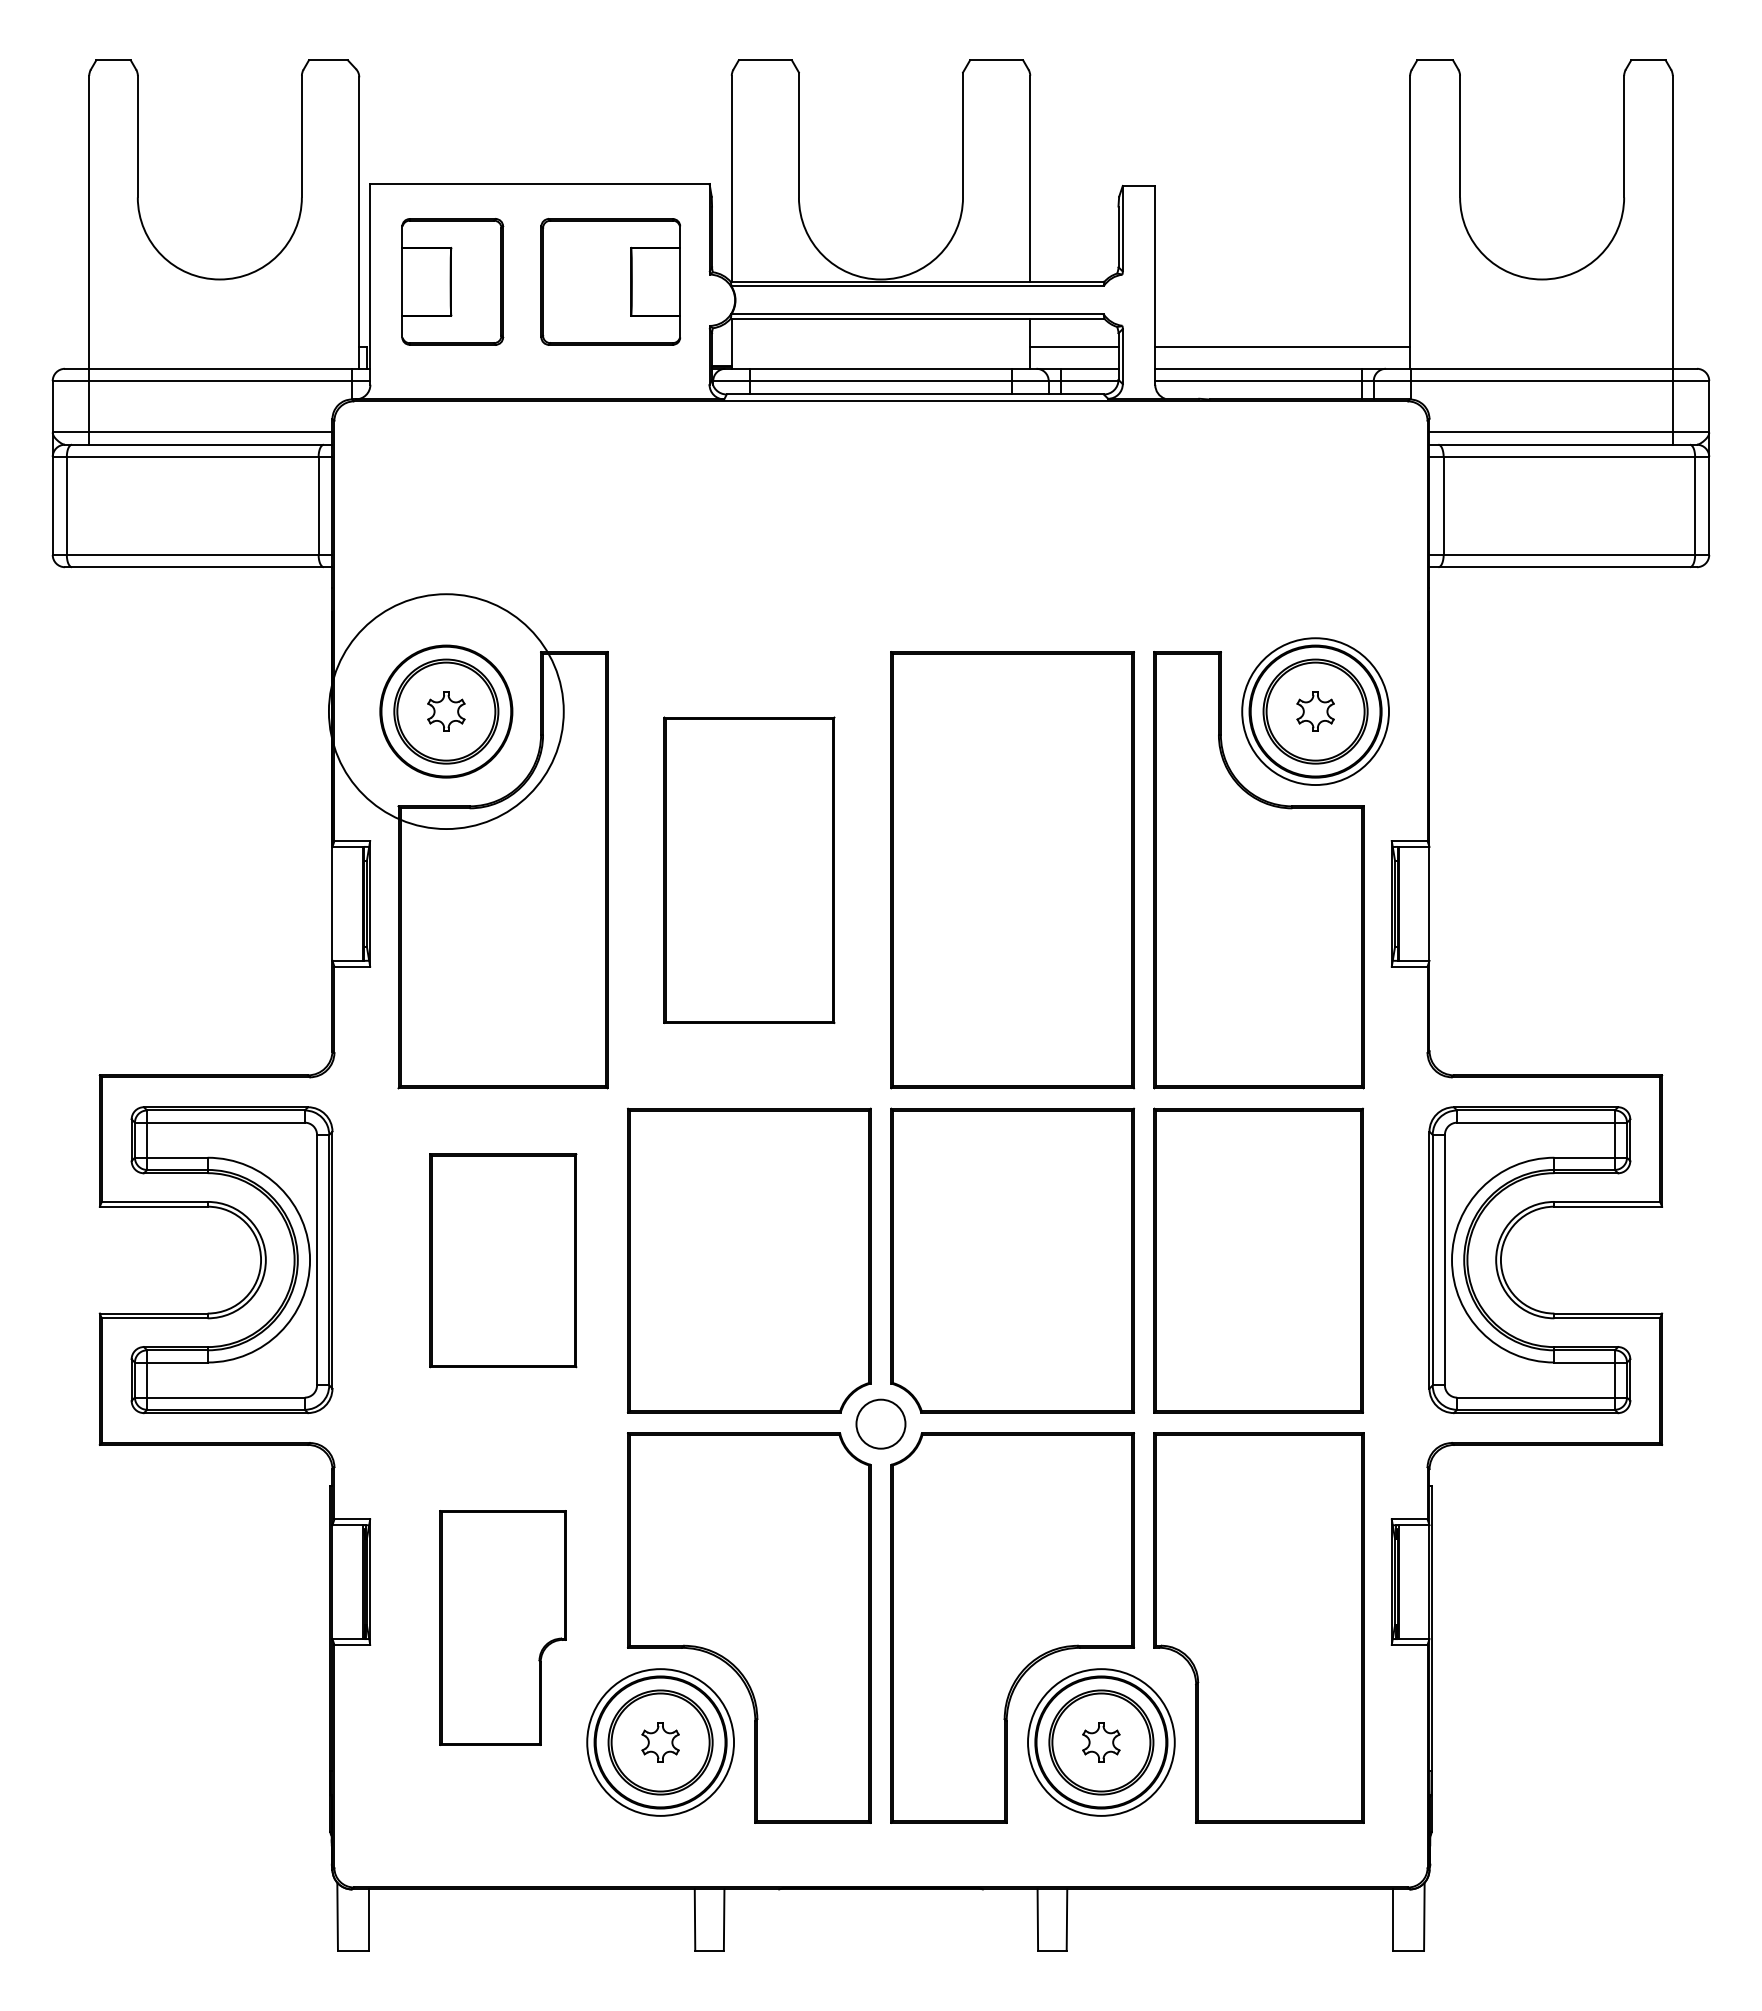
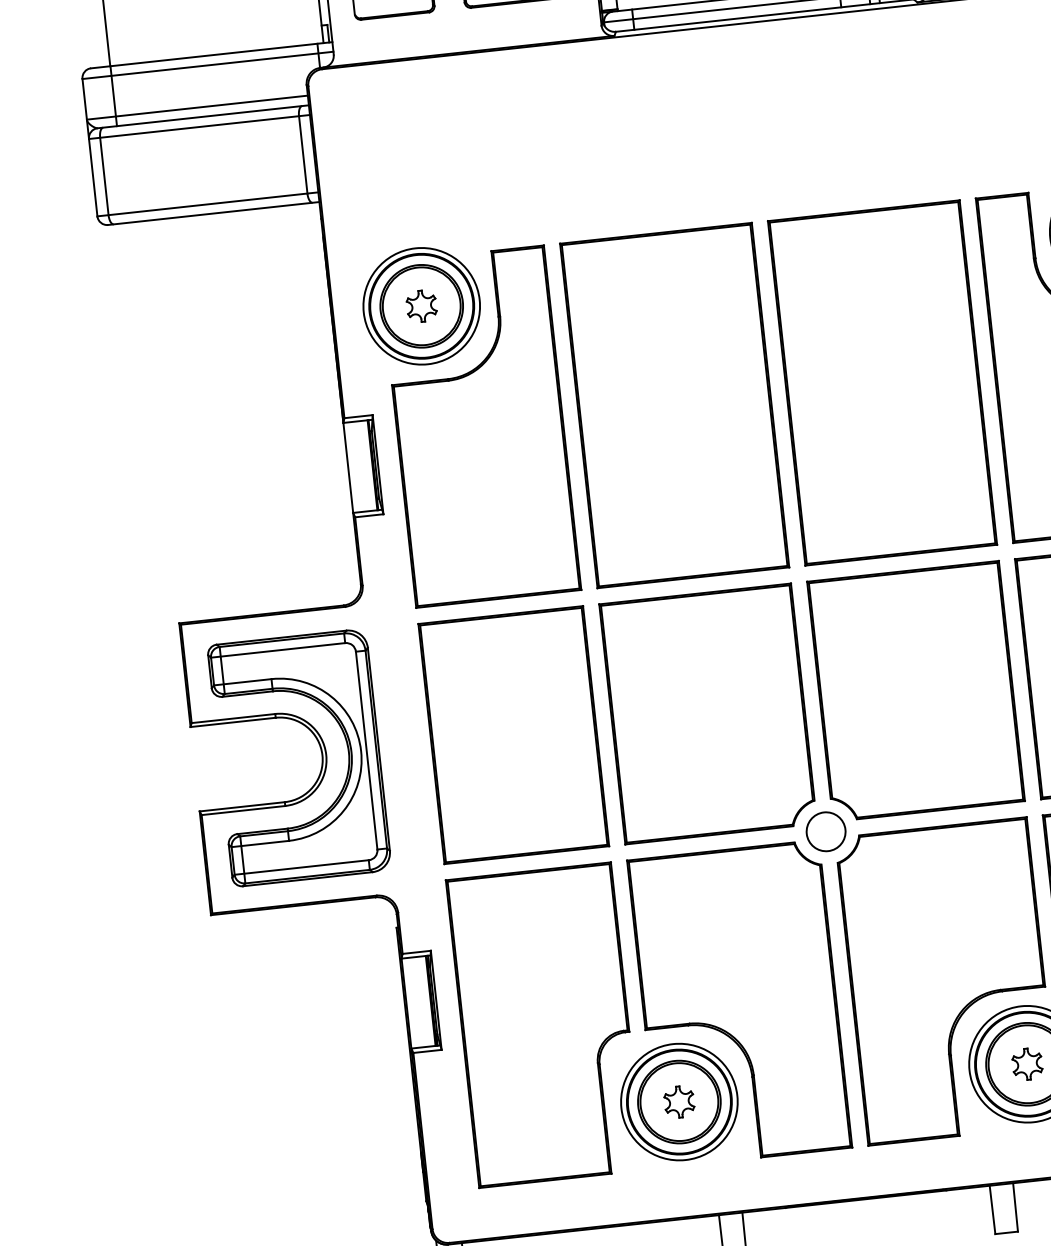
circle: (445, 711) -> (421, 306), size x0.62
part: (749, 870) -> (674, 405), size x1.43
part: (503, 1260) -> (513, 734), size x1.43
part: (502, 1627) -> (544, 1024), size x1.67

